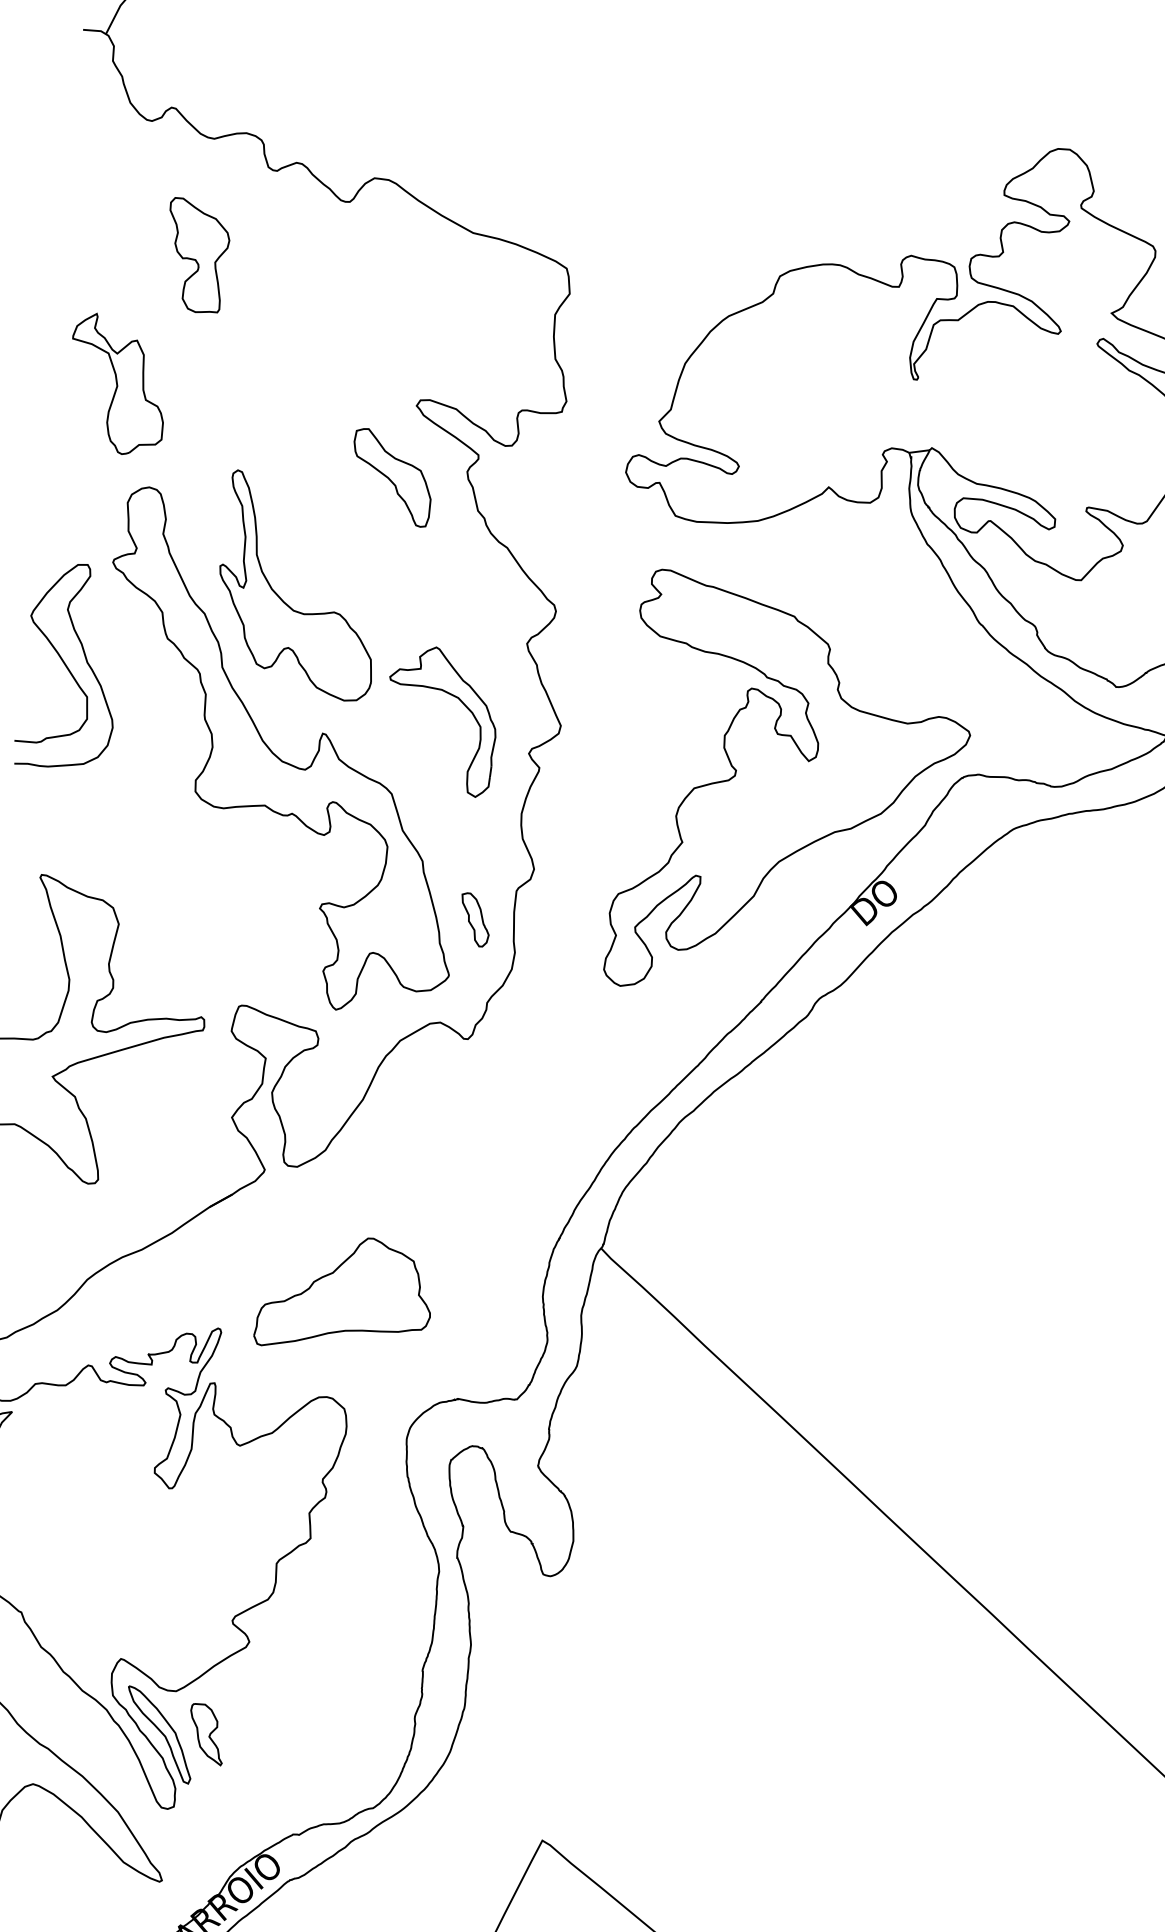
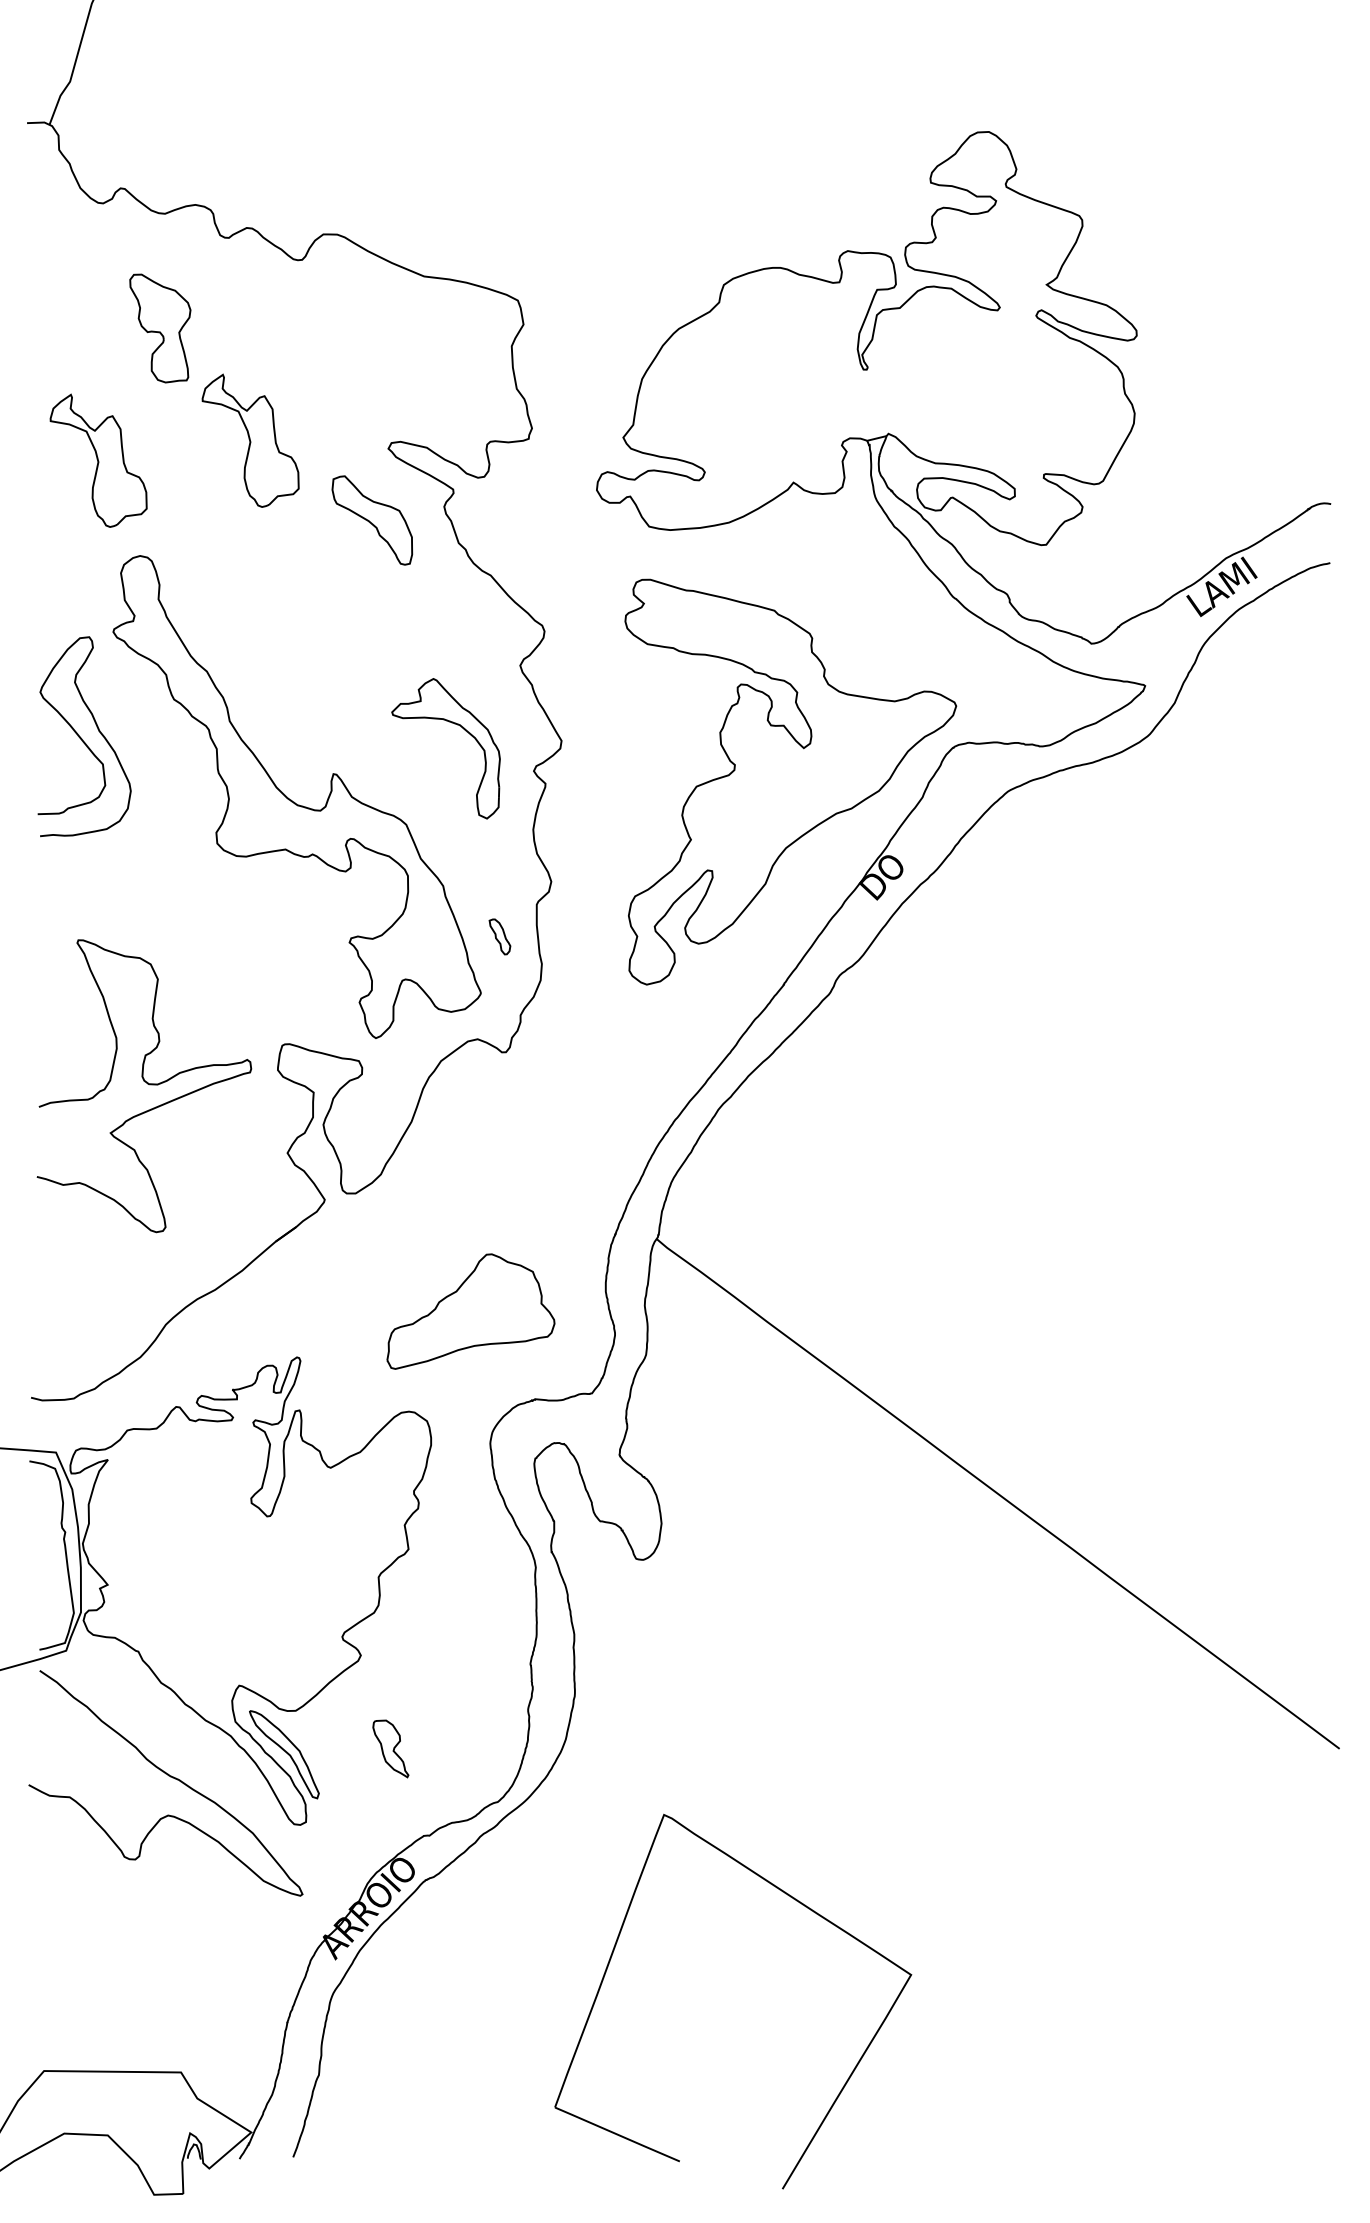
part: (275, 381) -> (250, 440), added
part: (285, 601) -> (283, 651), removed
part: (474, 919) -> (499, 936), size x0.7
part: (345, 1294) -> (470, 1311), moved
part: (206, 1733) -> (390, 1748), moved

